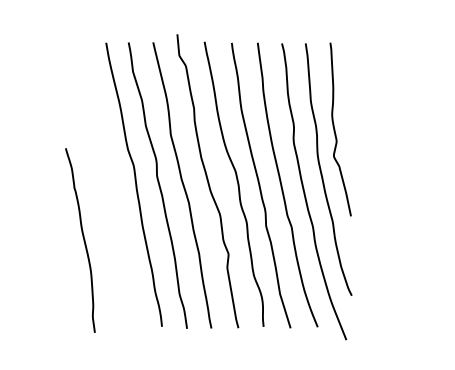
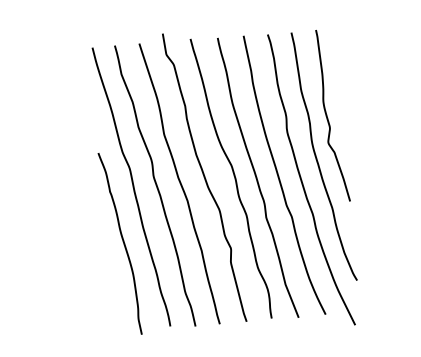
curve: (83, 240) -> (123, 243), moved

